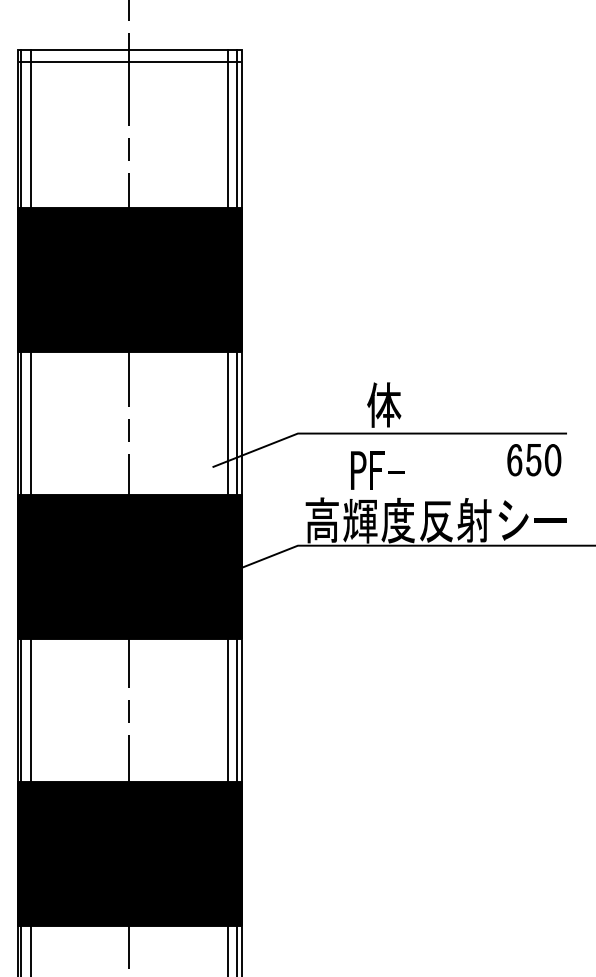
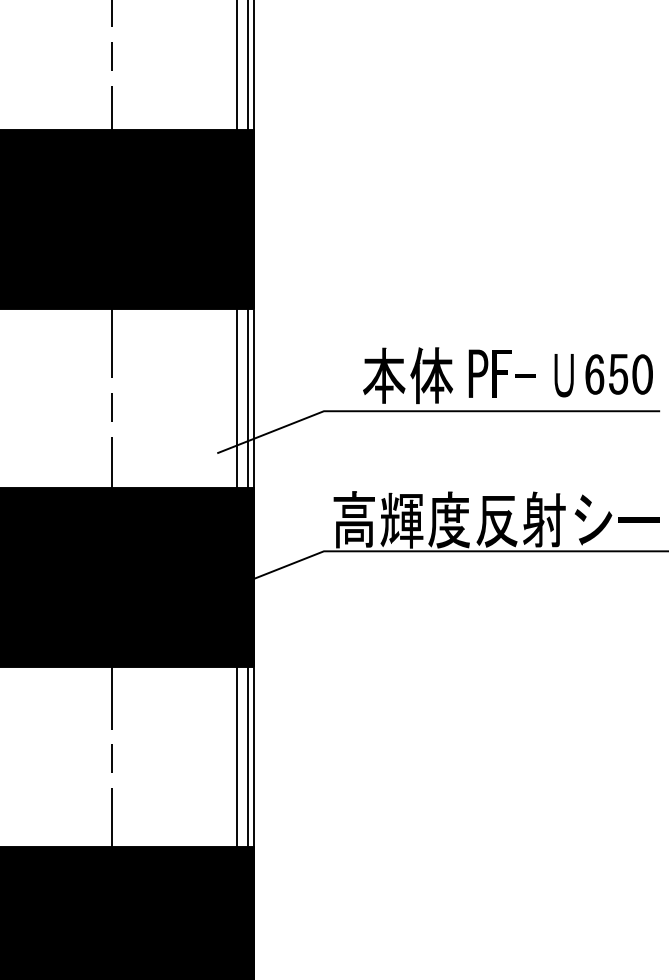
fill: (346, 404) -> (384, 374), added
fill: (489, 404) -> (563, 374), added
part: (534, 460) -> (619, 374), moved
part: (377, 470) -> (502, 373), moved

